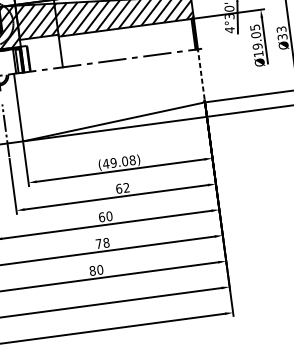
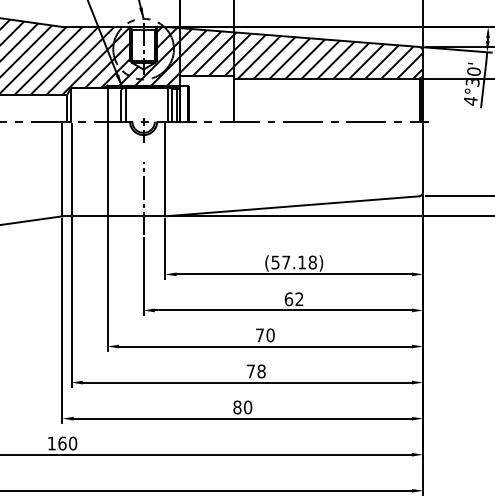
line: (201, 74) -> (423, 156), dashed -> solid
text: (115, 162) -> (288, 262), (49.08) -> (57.18)
text: (102, 217) -> (260, 335), 60 -> 70

